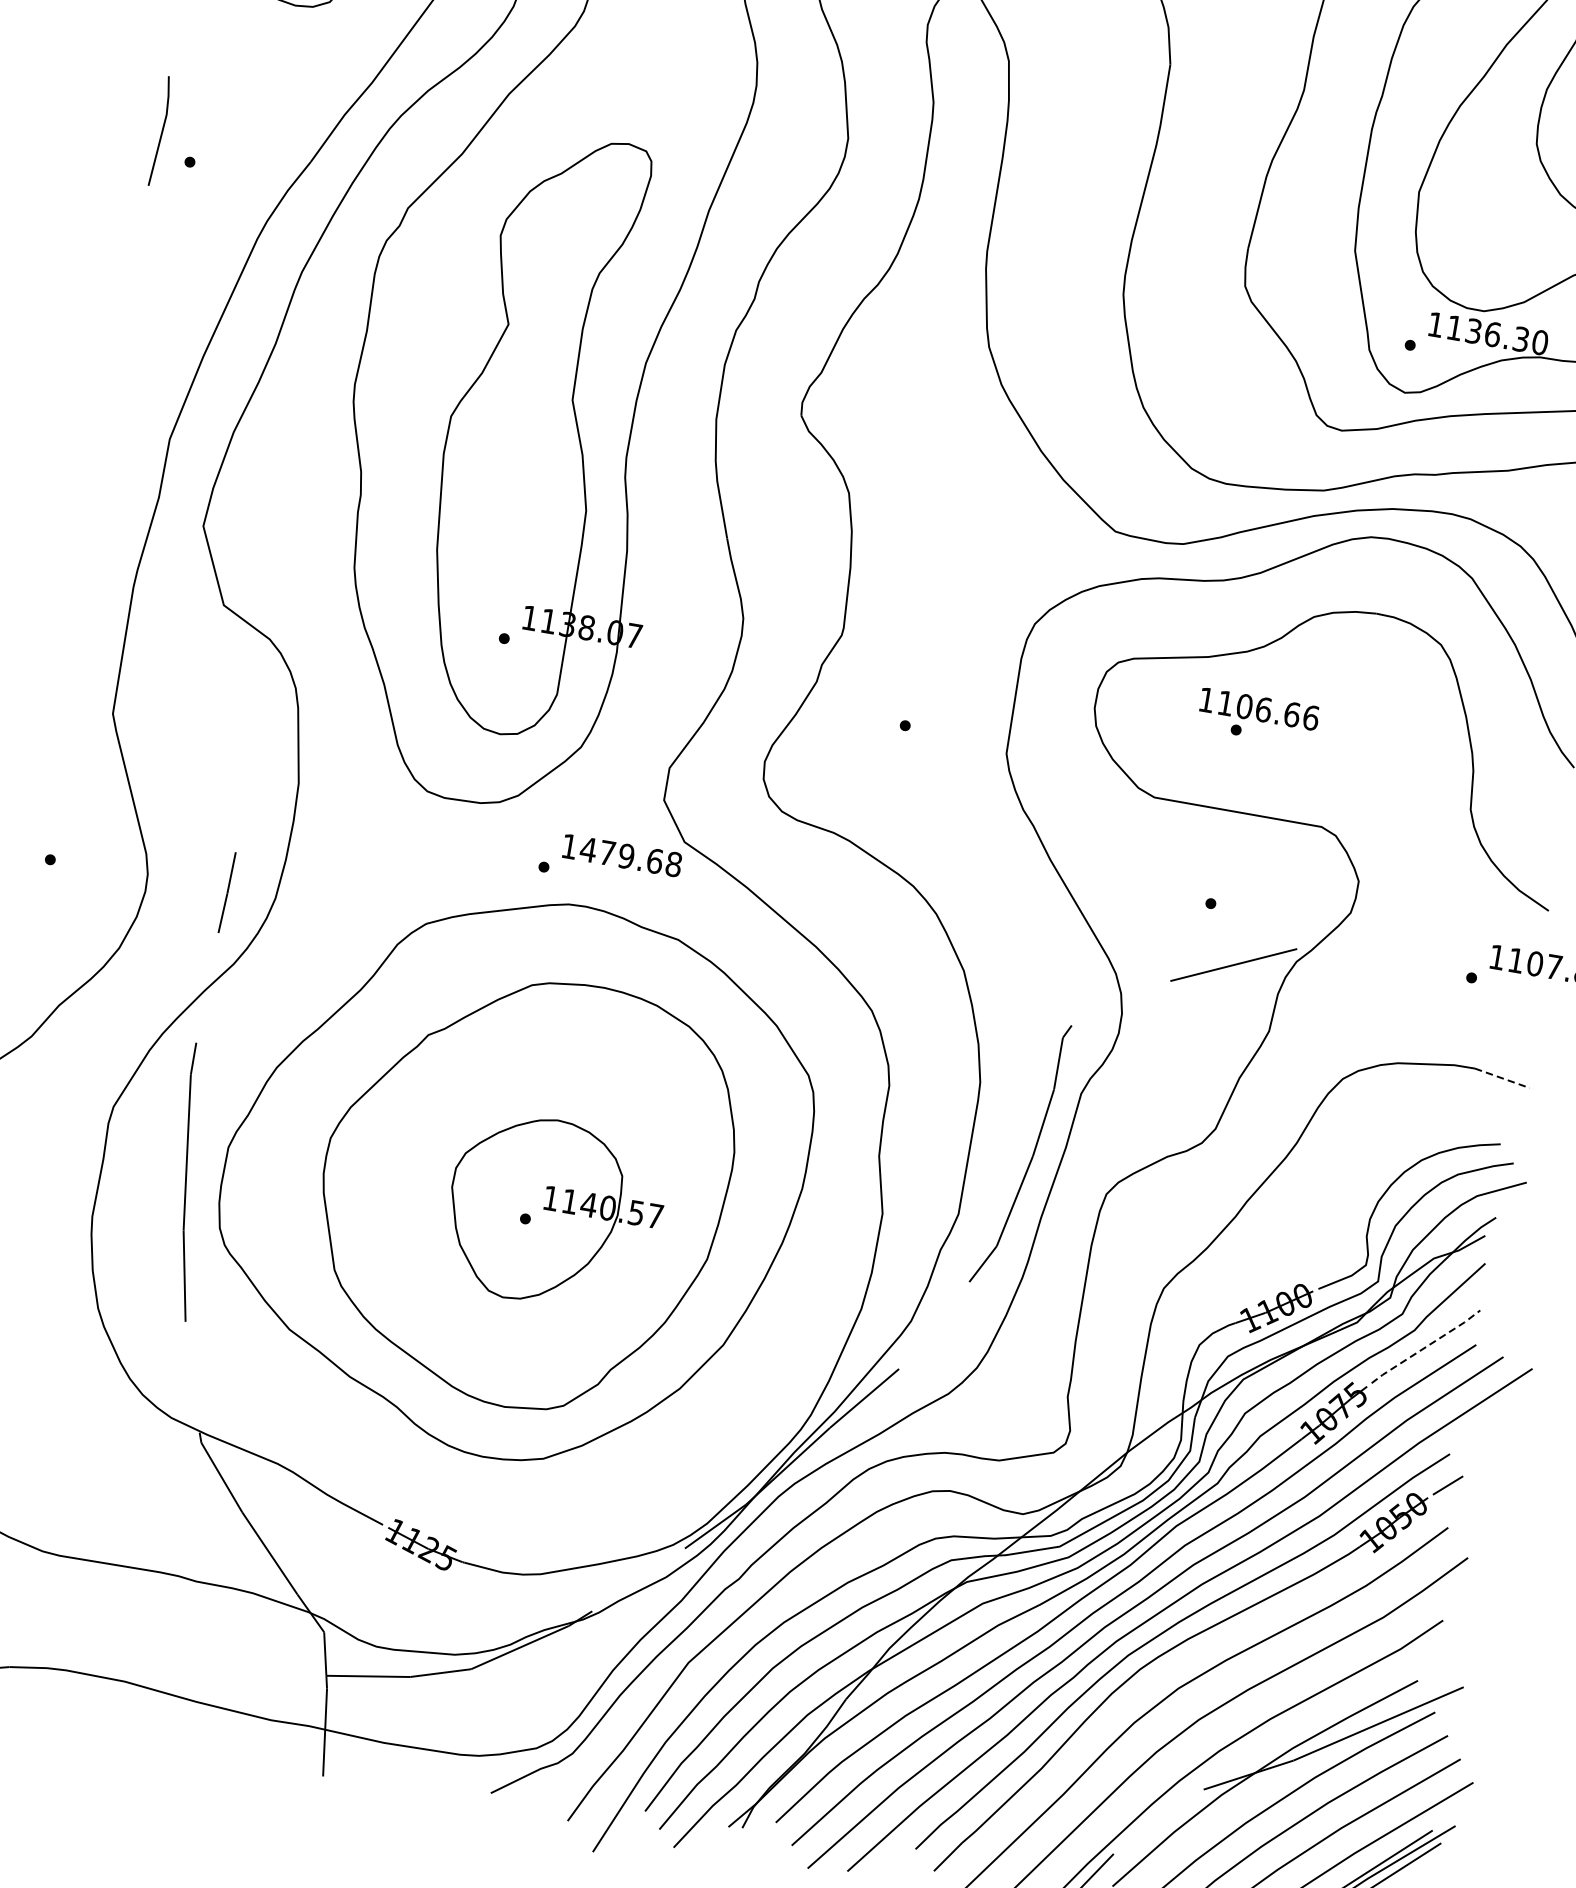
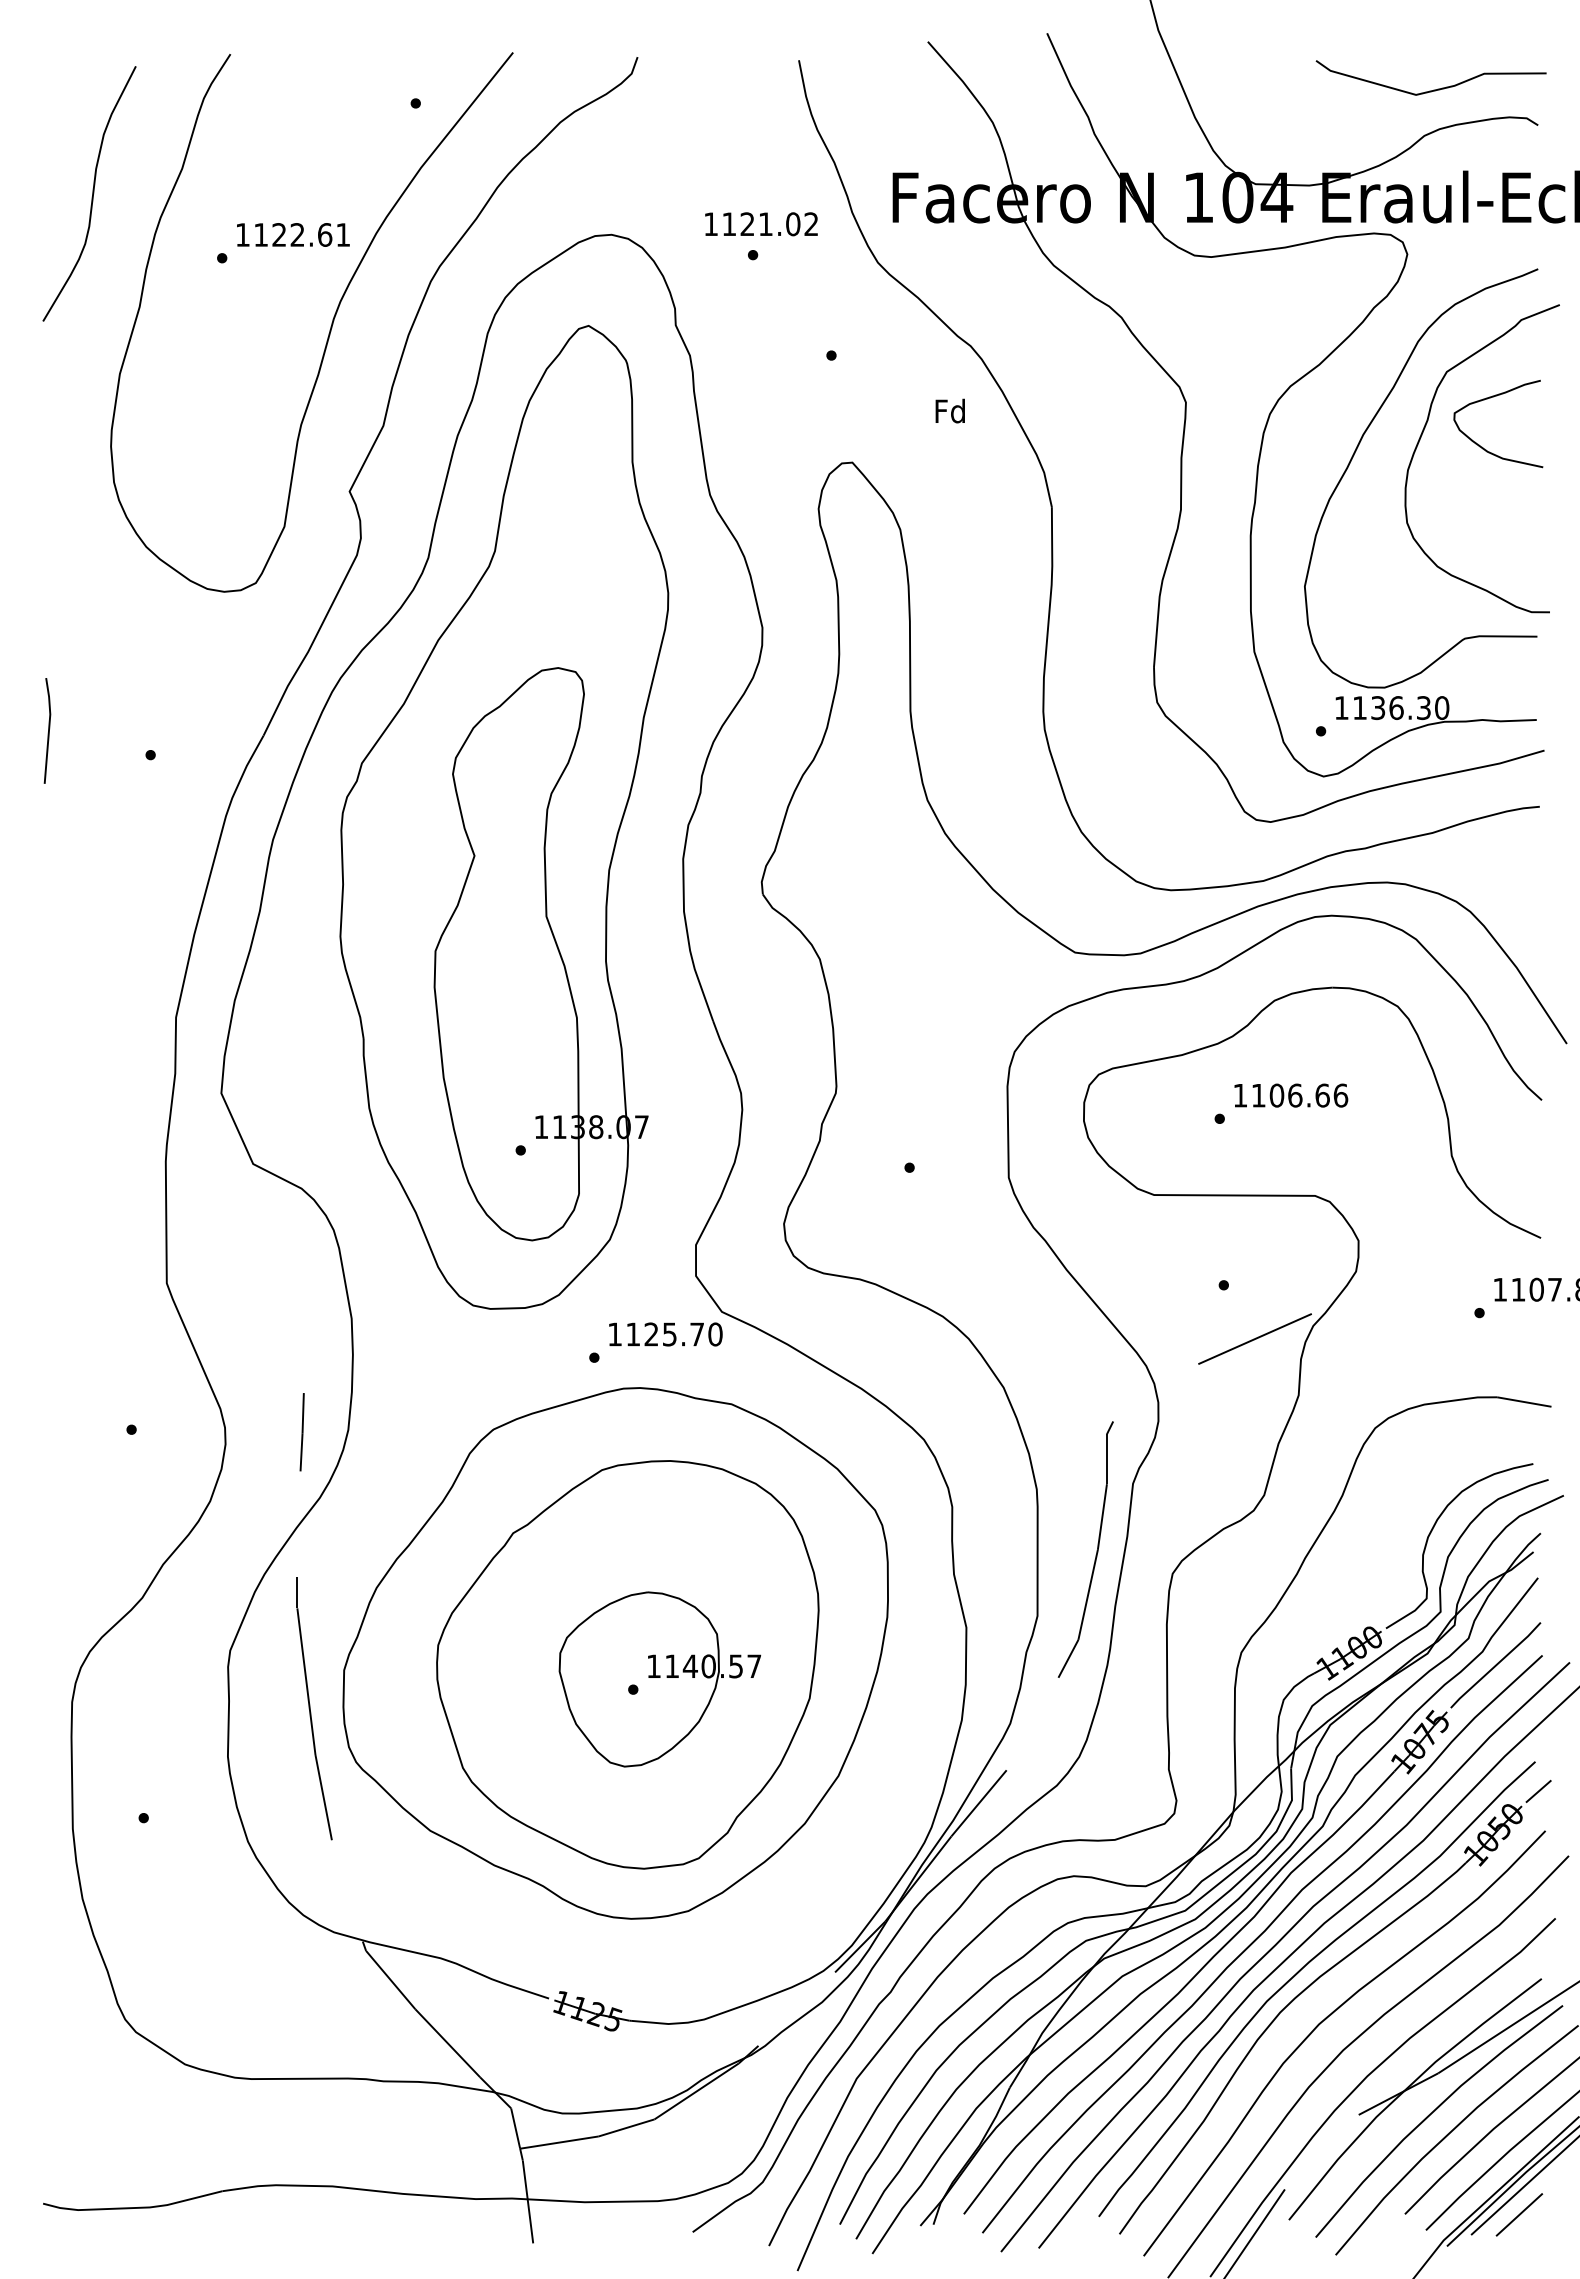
line: (161, 131) -> (48, 730), moved
text: (1259, 709) -> (1291, 1095), moved
text: (630, 857) -> (673, 1334), 1479.68 -> 1125.70
line: (1502, 1078) -> (1524, 1402), dashed -> solid
line: (1426, 1347) -> (1496, 1665), dashed -> solid

